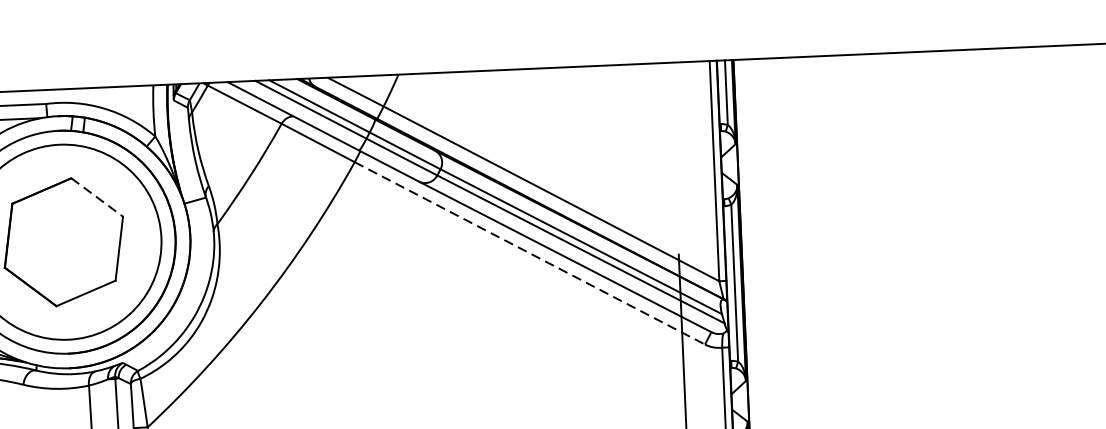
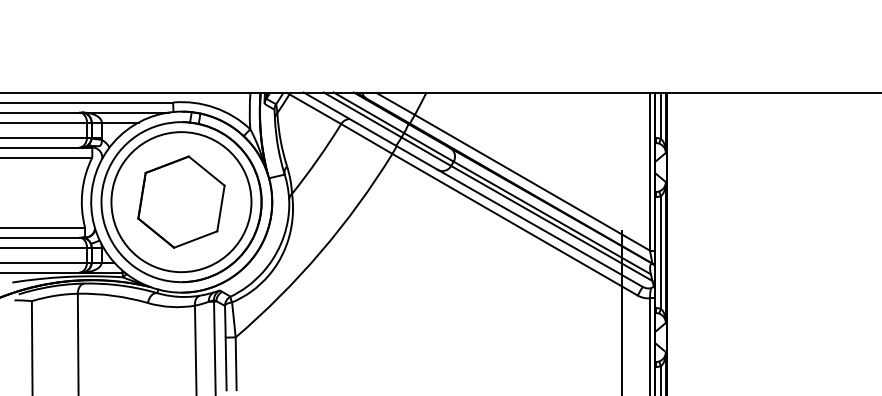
line: (98, 197) -> (207, 171), dashed -> solid
line: (530, 253) -> (515, 224), dashed -> solid

